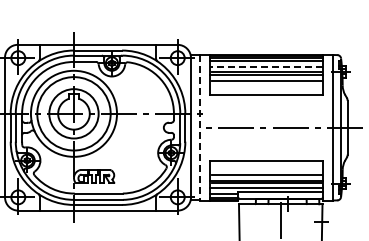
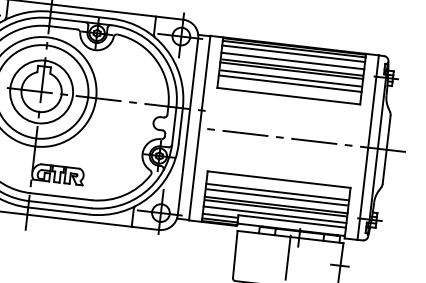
line: (266, 67) -> (292, 61), dashed -> solid
line: (266, 85) -> (289, 84), added
line: (200, 127) -> (200, 127), dashed -> solid
line: (266, 170) -> (277, 192), added

